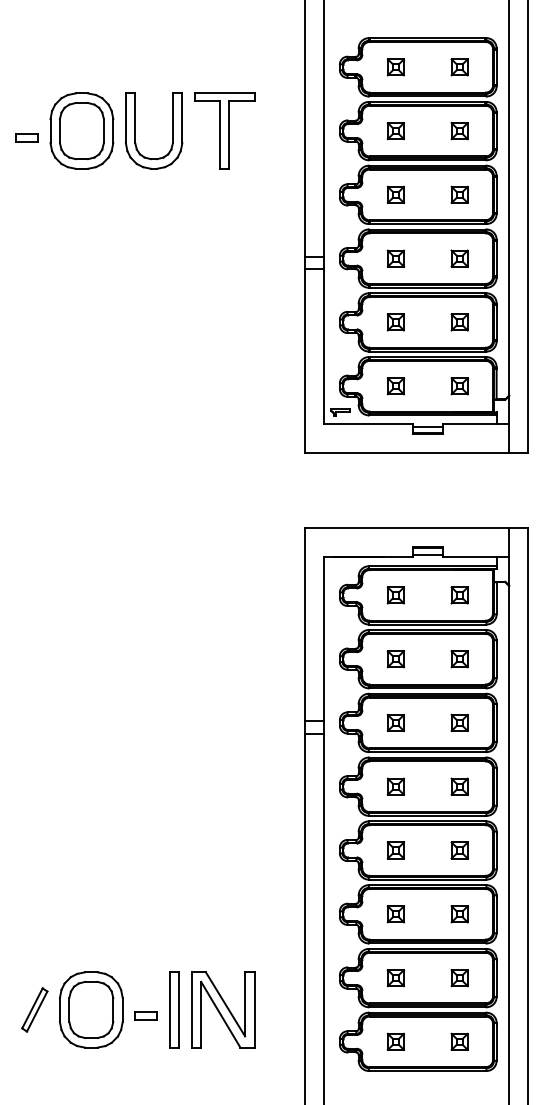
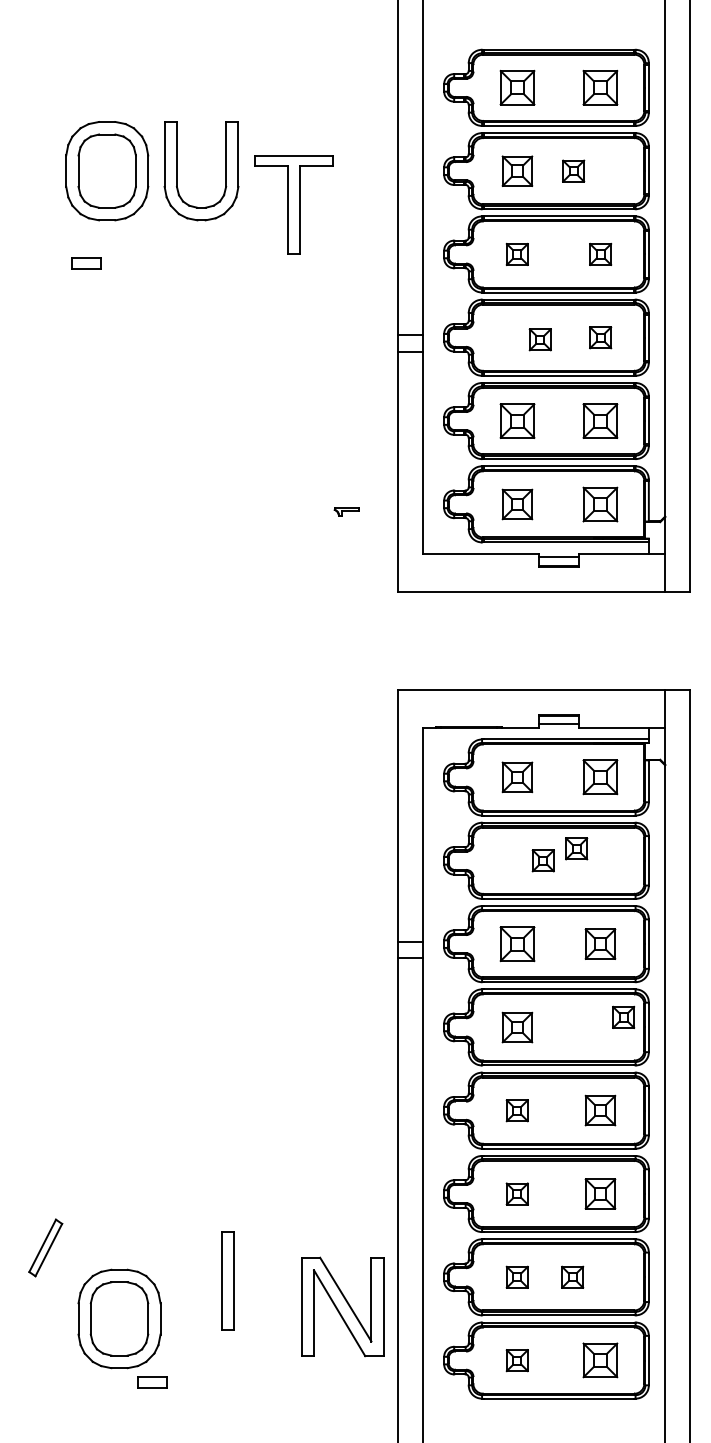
part: (395, 67) -> (516, 87), size x1.6
part: (459, 67) -> (600, 87), size x1.6
part: (224, 130) -> (293, 204), moved
part: (395, 130) -> (516, 170), size x1.4
part: (459, 130) -> (573, 170), moved
part: (26, 137) -> (86, 263), moved
part: (395, 258) -> (539, 339), moved
part: (395, 322) -> (516, 420), size x1.6
part: (459, 322) -> (600, 420), size x1.6
part: (395, 385) -> (516, 503), size x1.4
part: (459, 385) -> (600, 503), size x1.6
part: (340, 412) -> (346, 511), moved
part: (395, 595) -> (516, 777), size x1.4
part: (459, 595) -> (600, 777), size x1.6
part: (395, 658) -> (542, 860), moved
part: (459, 658) -> (576, 848), moved
part: (395, 722) -> (516, 943), size x1.6
part: (459, 722) -> (600, 943), size x1.4
part: (395, 786) -> (516, 1026), size x1.4
part: (459, 786) -> (623, 1016), moved
part: (459, 850) -> (600, 1110), size x1.4
part: (459, 913) -> (600, 1193), size x1.4
part: (459, 977) -> (572, 1276), moved
part: (34, 1009) -> (45, 1247), moved
part: (173, 1009) -> (227, 1280), moved
part: (222, 1009) -> (342, 1306), moved
part: (146, 1016) -> (152, 1382), moved
part: (459, 1041) -> (600, 1360), size x1.6

